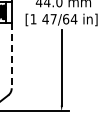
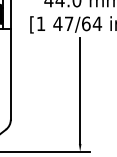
line: (11, 55) -> (10, 74), dashed -> solid

